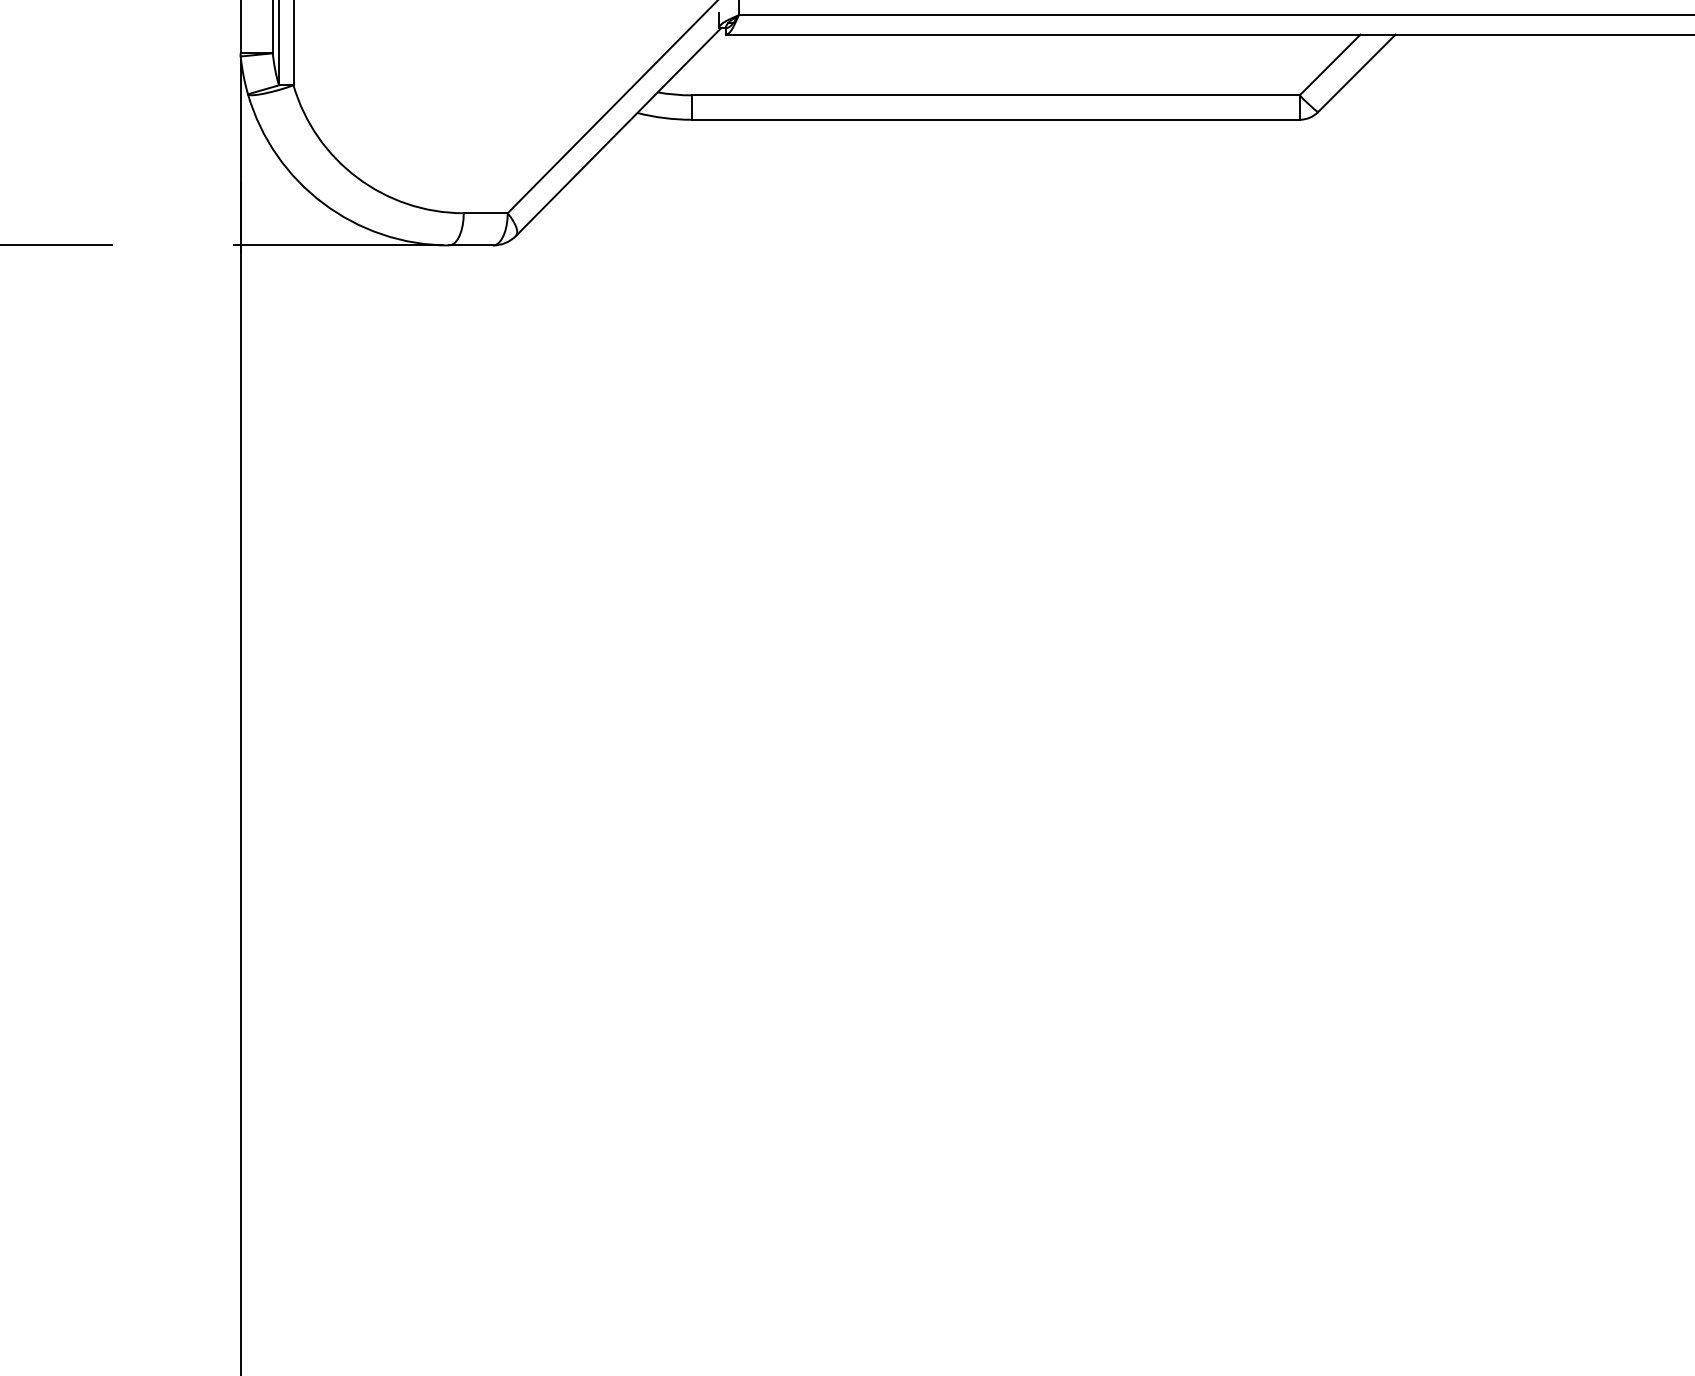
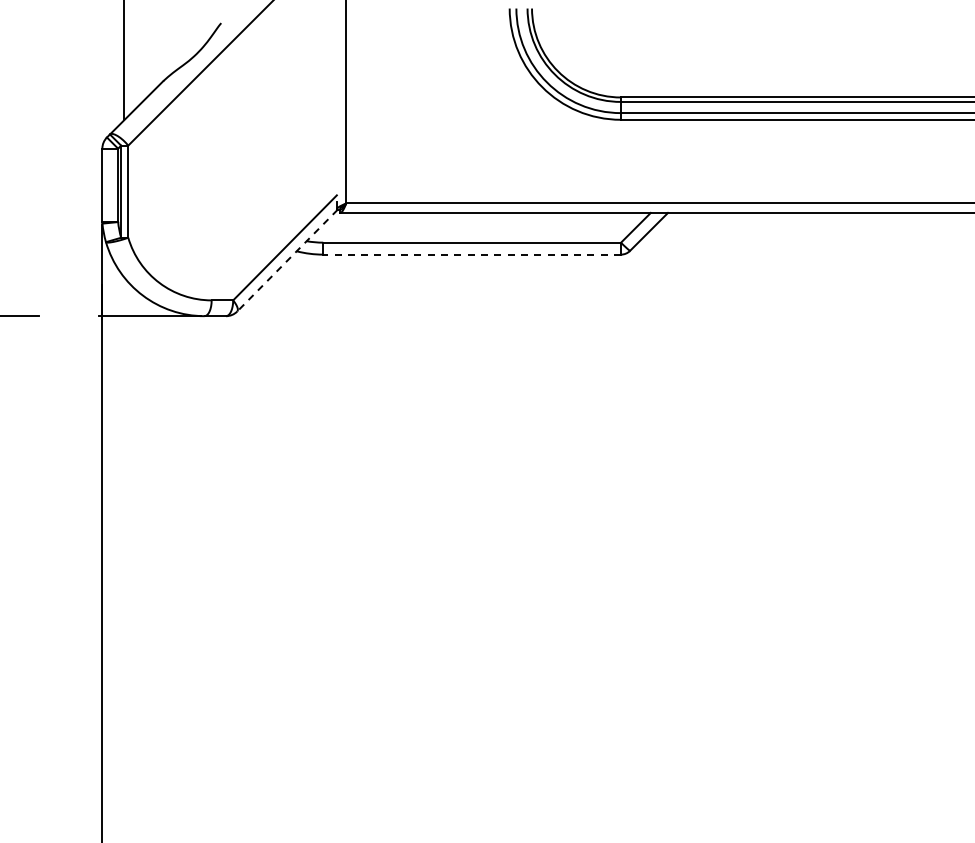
line: (996, 119) -> (472, 254), solid -> dashed
line: (618, 131) -> (287, 260), solid -> dashed

